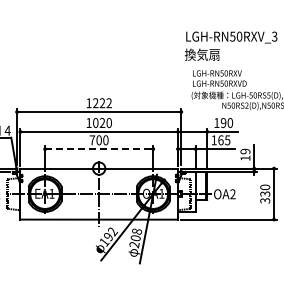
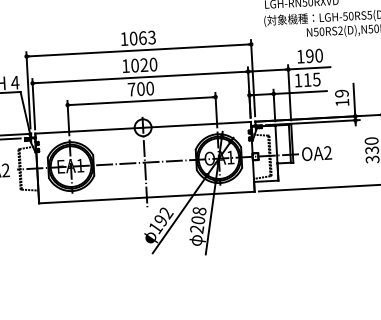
text: (102, 103) -> (142, 38), 1222 -> 1063
text: (220, 140) -> (306, 80), 165 -> 115
line: (98, 149) -> (140, 101), dashed -> solid

